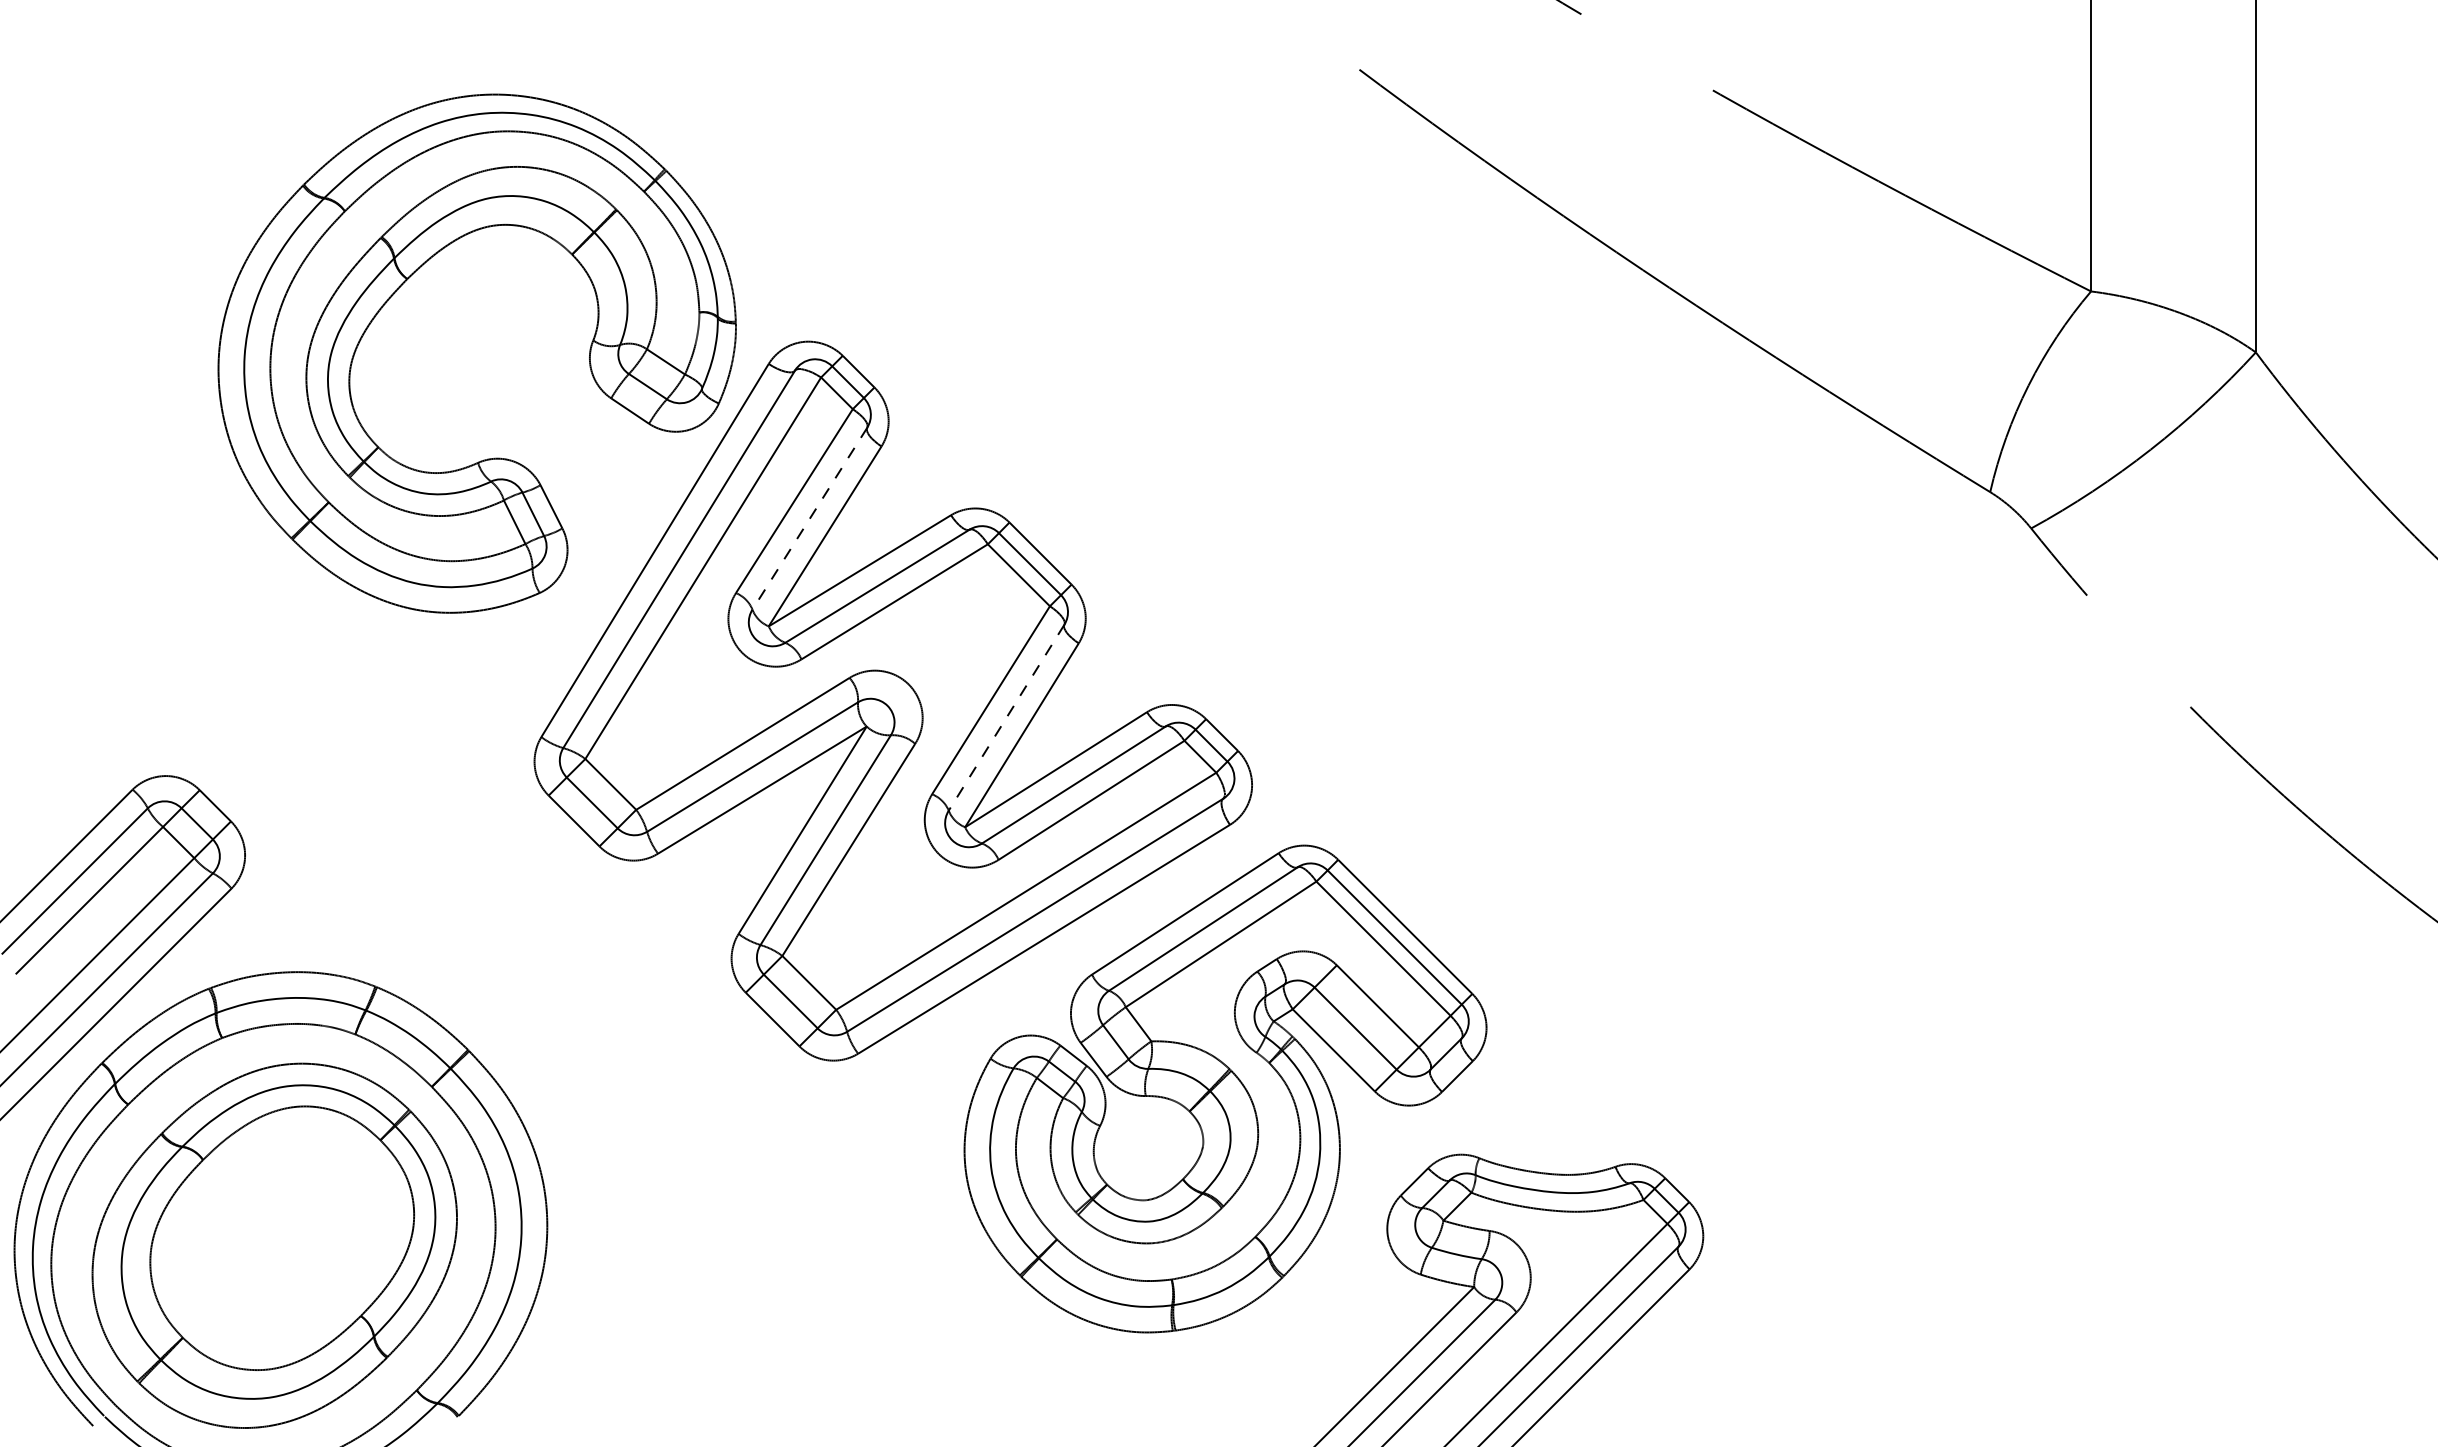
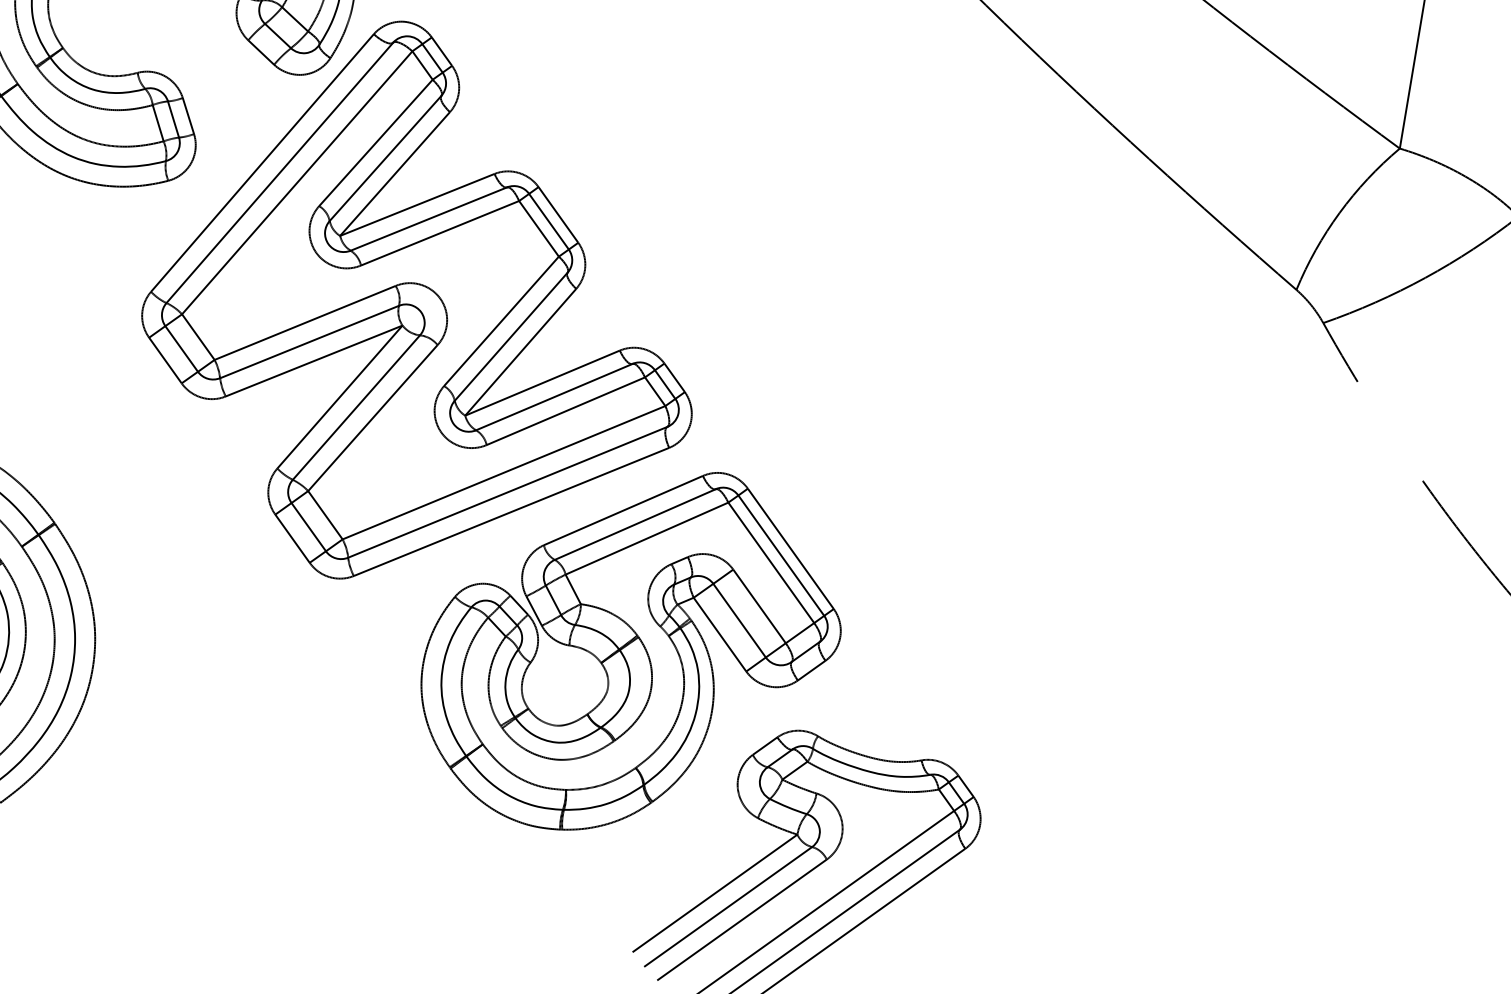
line: (809, 518) -> (385, 158), dashed -> solid
line: (1006, 717) -> (511, 336), dashed -> solid

